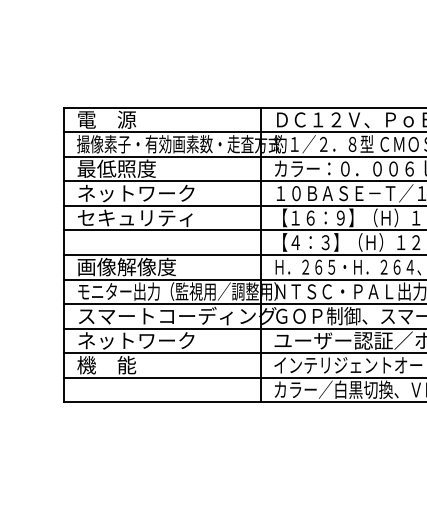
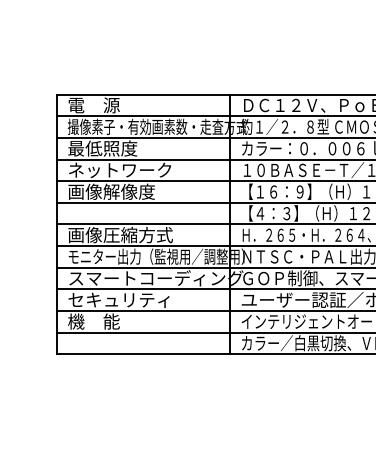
text: (134, 217) -> (118, 191), セキュリティ -> 画像解像度
text: (156, 266) -> (137, 234), 画像解像度 -> 画像圧縮方式
text: (135, 340) -> (119, 299), ネットワーク -> セキュリティ

